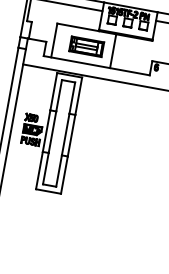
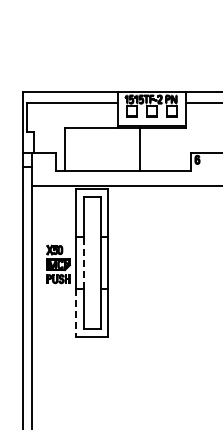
part: (86, 46) -> (106, 149), removed
line: (52, 131) -> (83, 262), solid -> dashed
line: (39, 170) -> (76, 313), solid -> dashed

